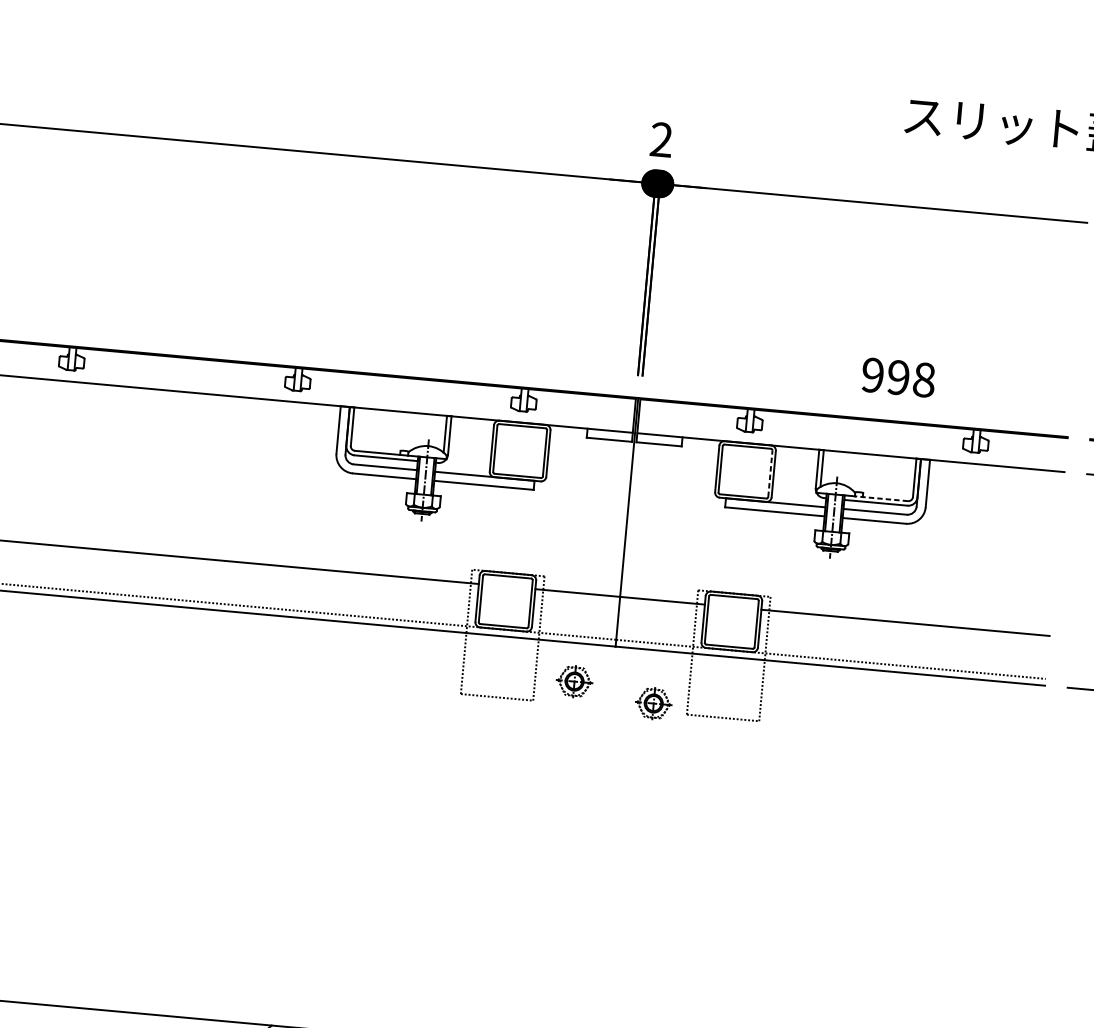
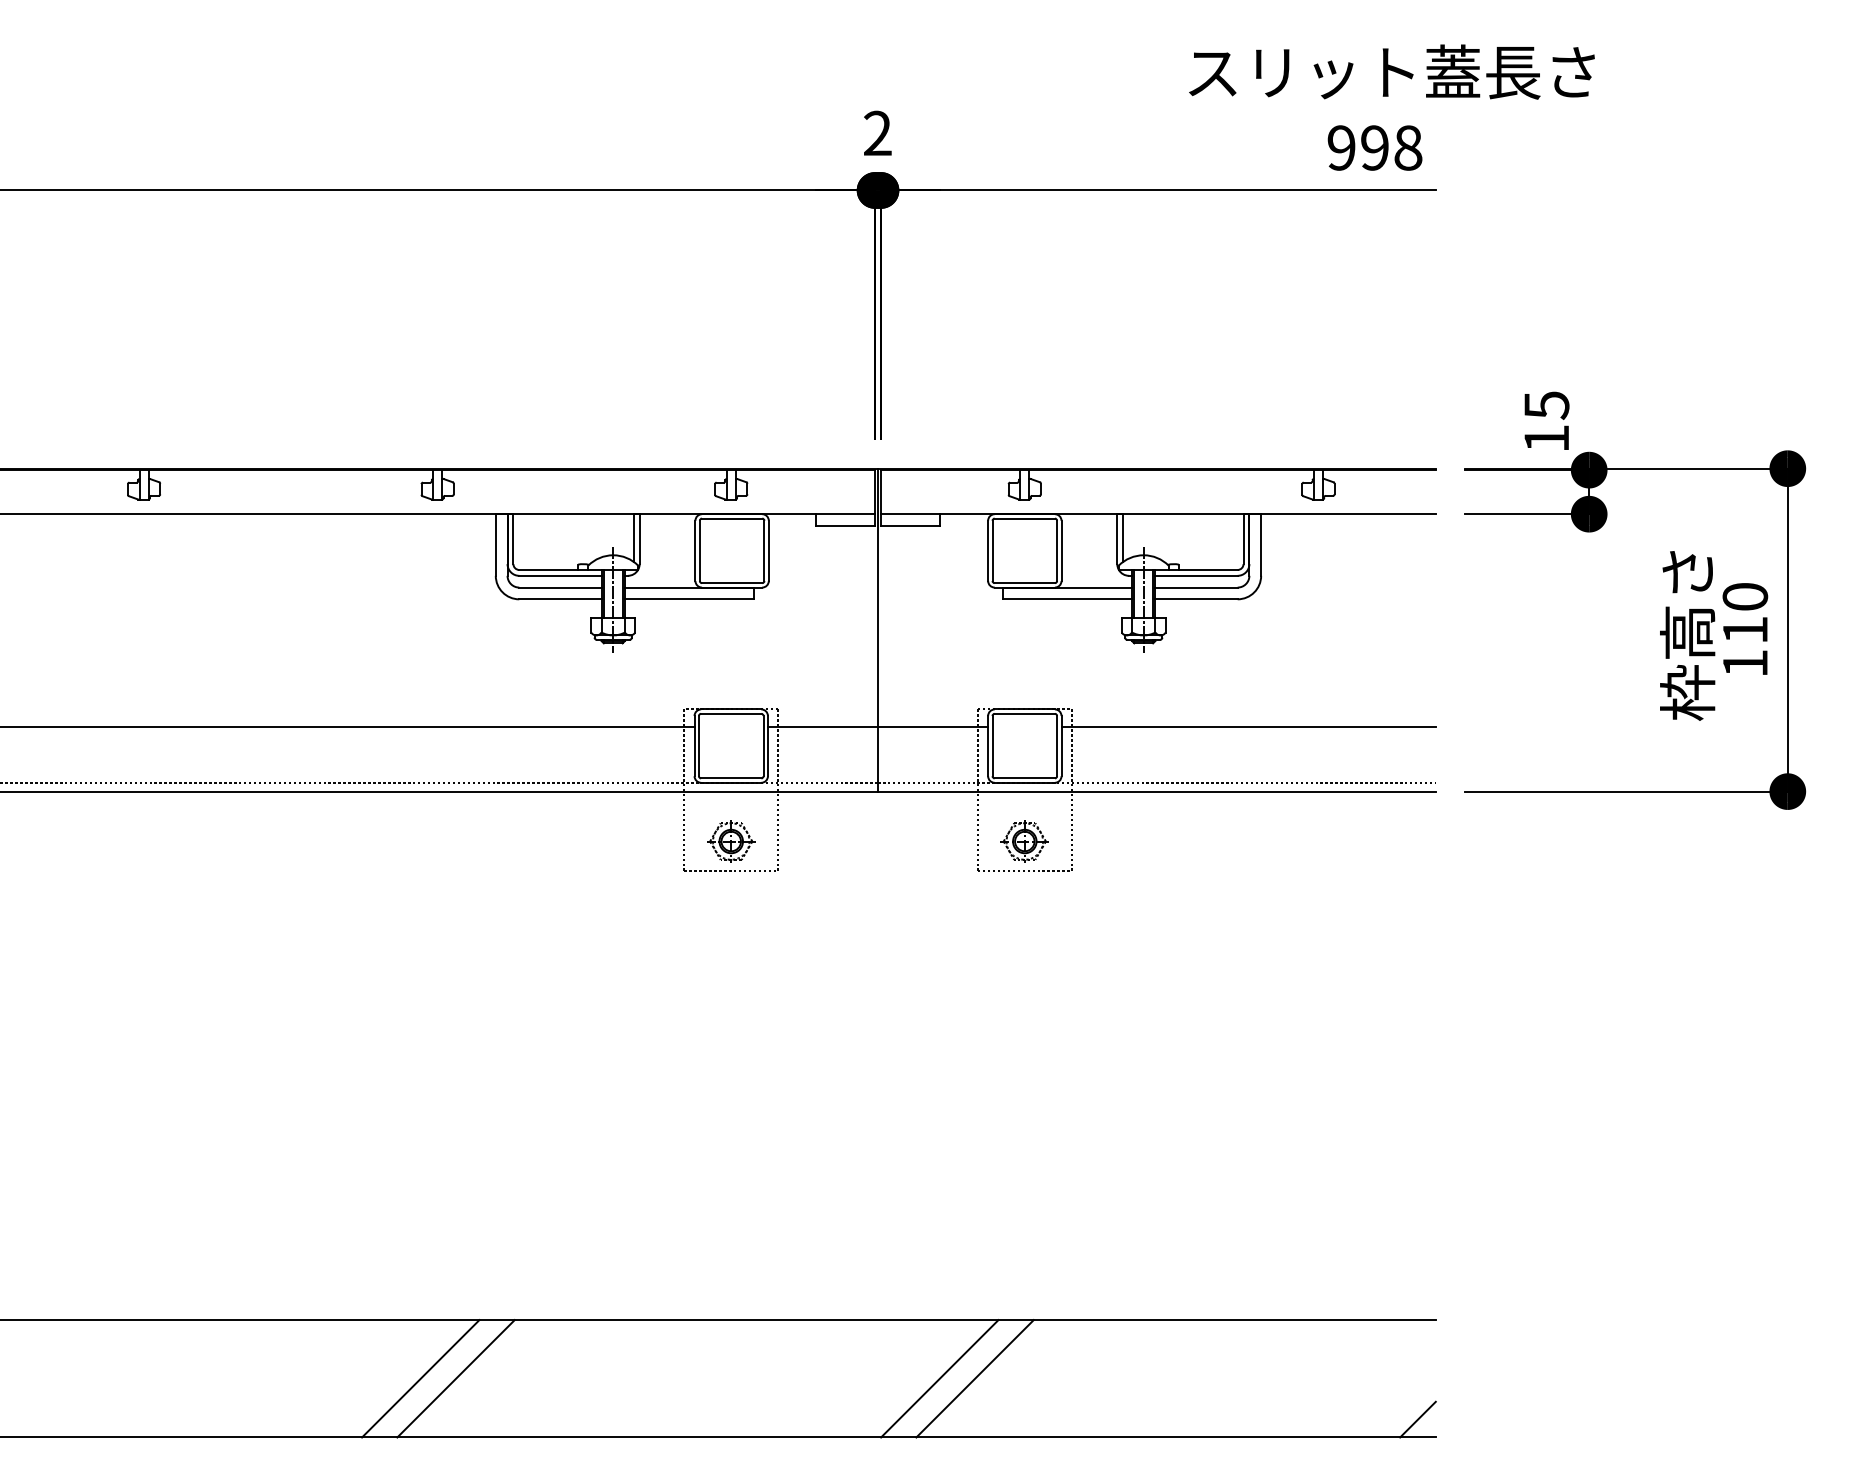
text: (898, 377) -> (1374, 147), moved
line: (770, 473) -> (1057, 550), dashed -> solid
line: (881, 498) -> (1202, 569), dashed -> solid
part: (574, 681) -> (731, 841), moved
part: (653, 703) -> (1024, 841), moved

